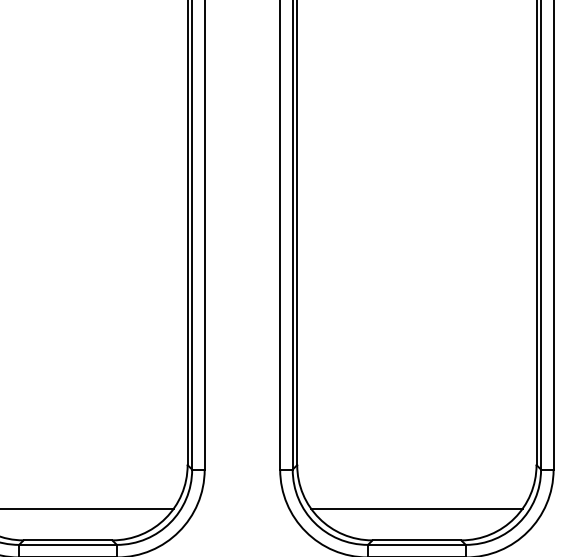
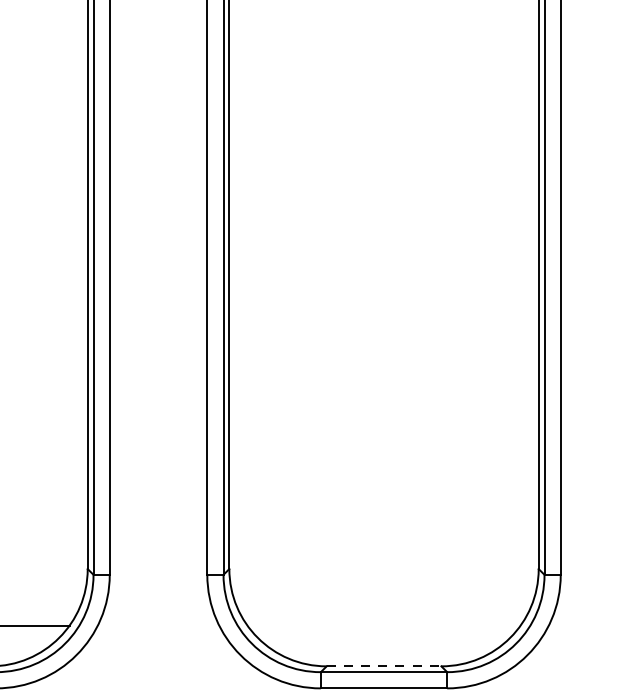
line: (416, 508) -> (383, 625), removed
line: (417, 540) -> (384, 666), solid -> dashed

